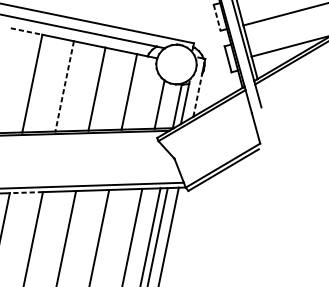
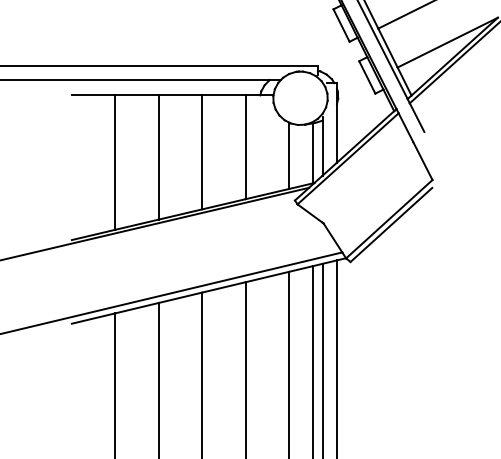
line: (217, 17) -> (341, 25), dashed -> solid
line: (26, 31) -> (93, 95), dashed -> solid
line: (64, 86) -> (158, 157), dashed -> solid
line: (197, 94) -> (336, 132), dashed -> solid
line: (25, 192) -> (136, 308), dashed -> solid

